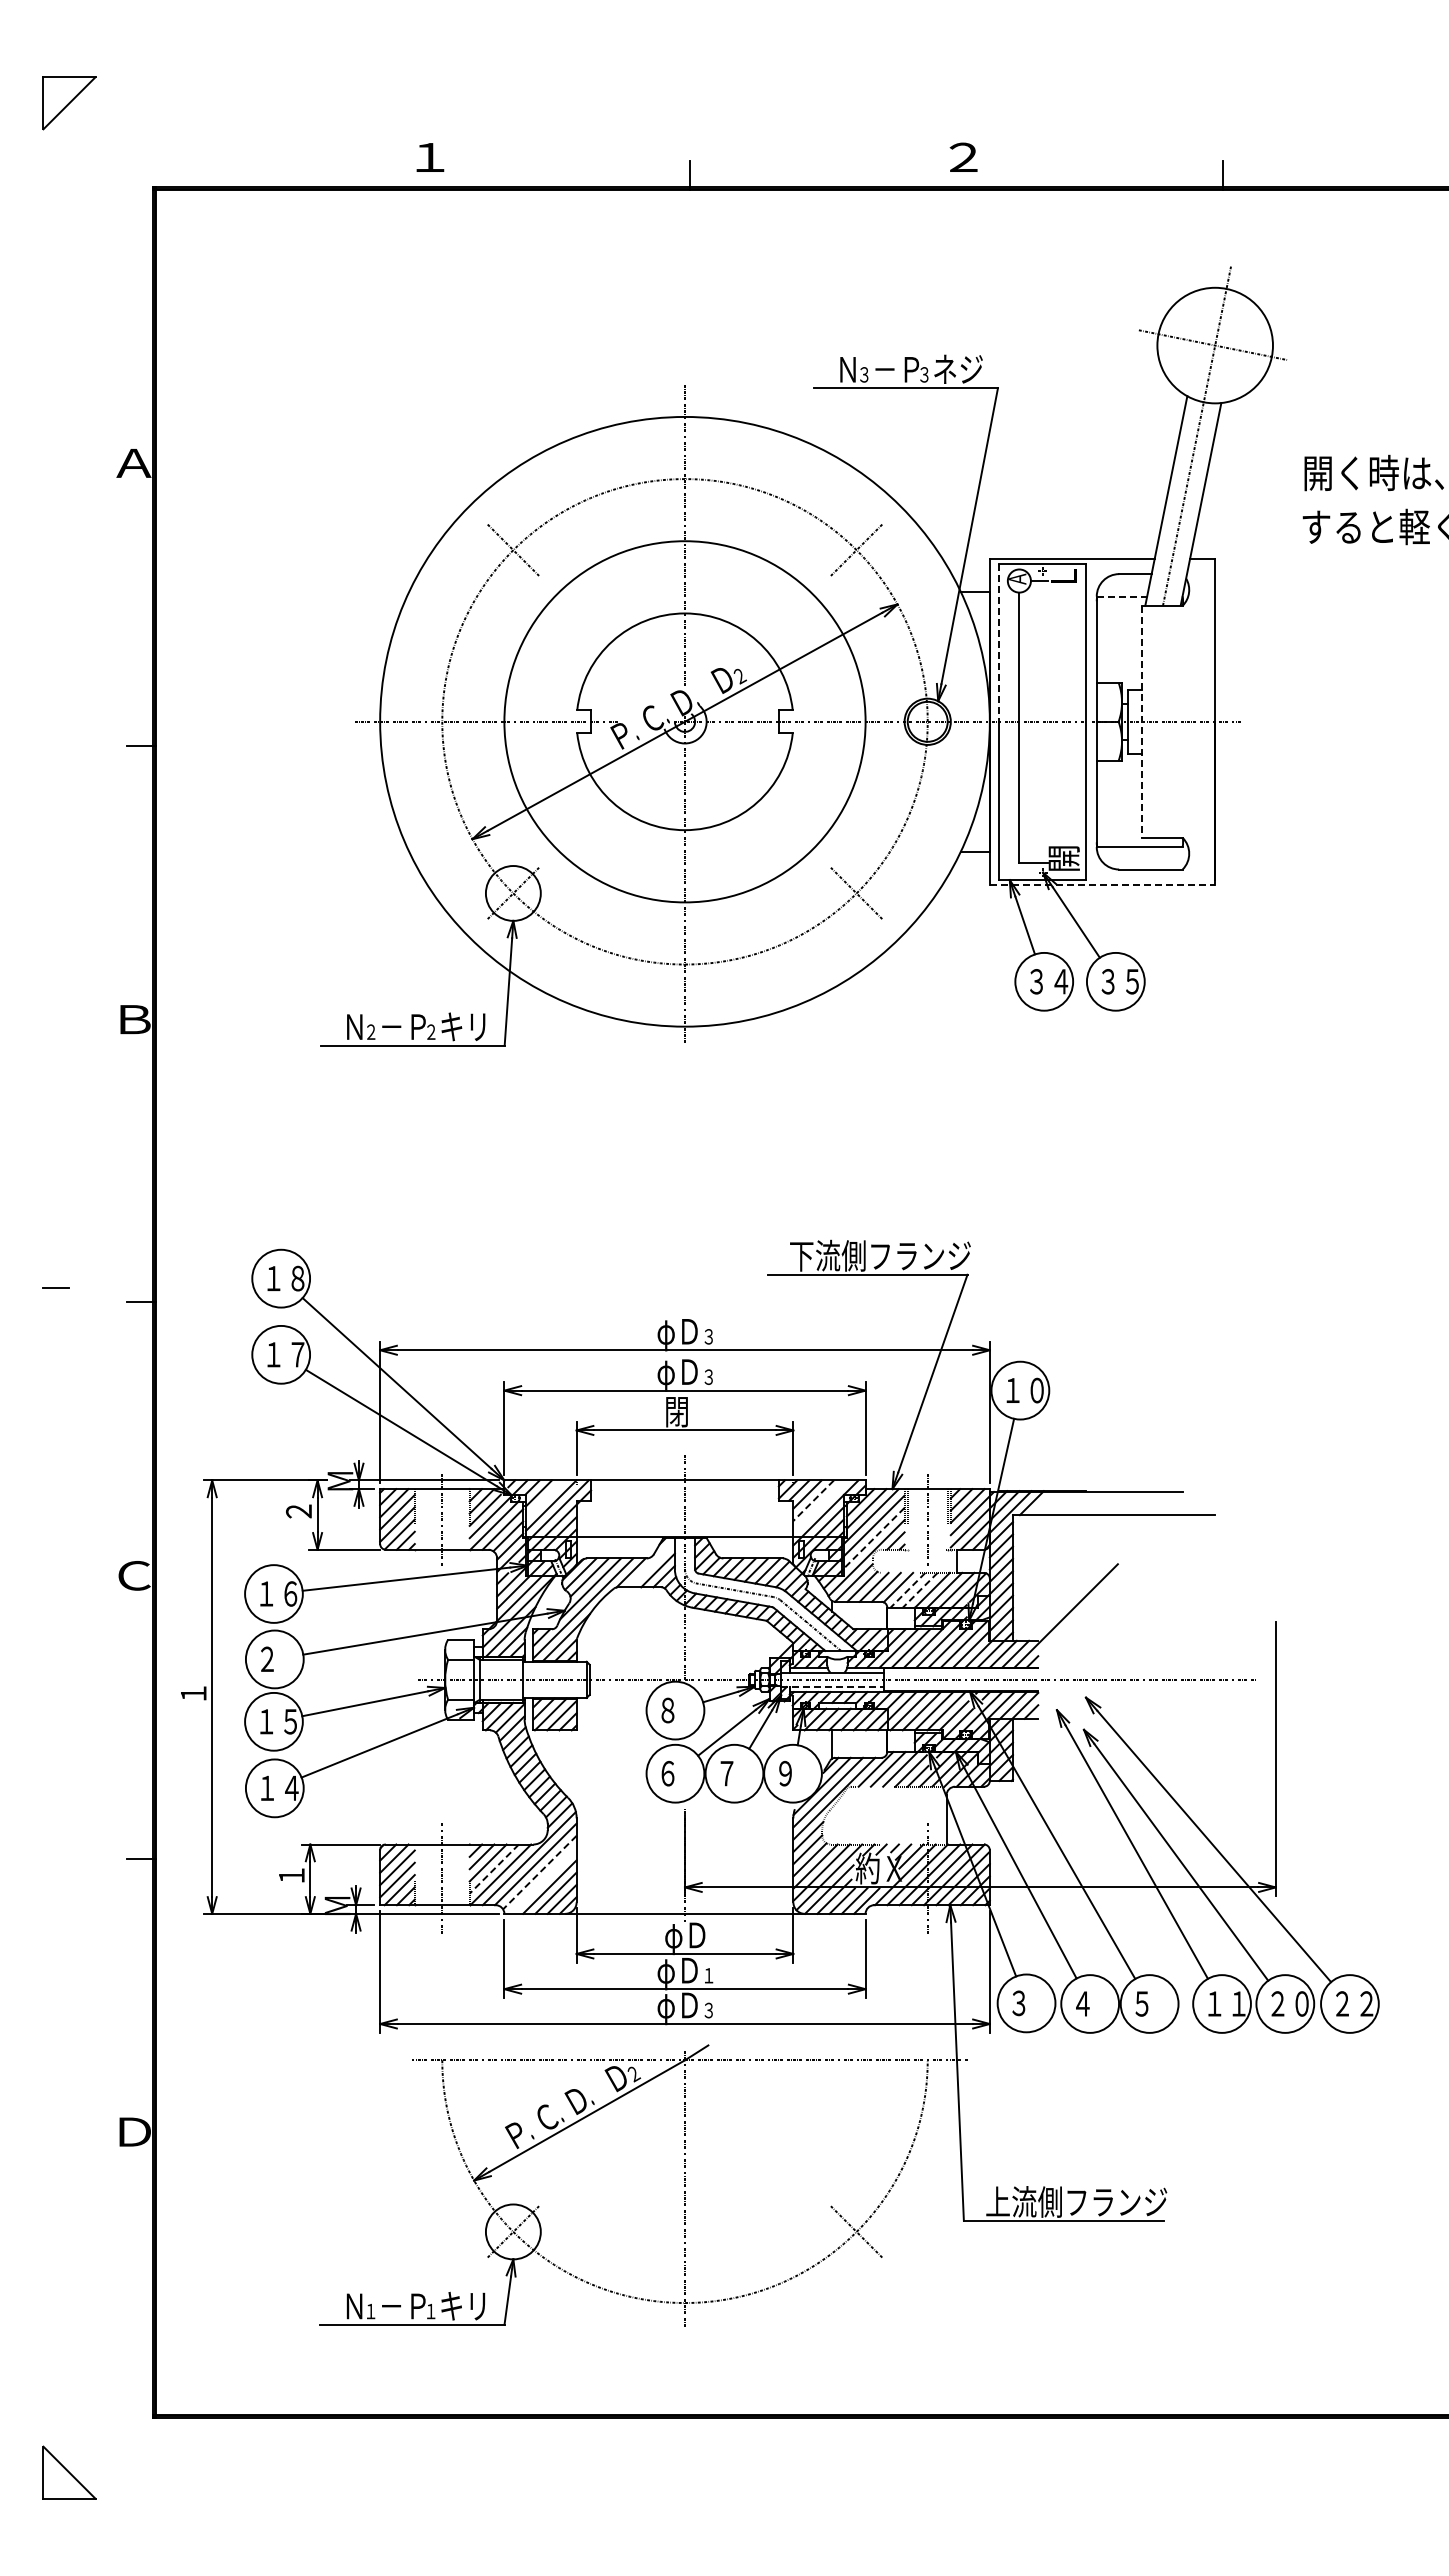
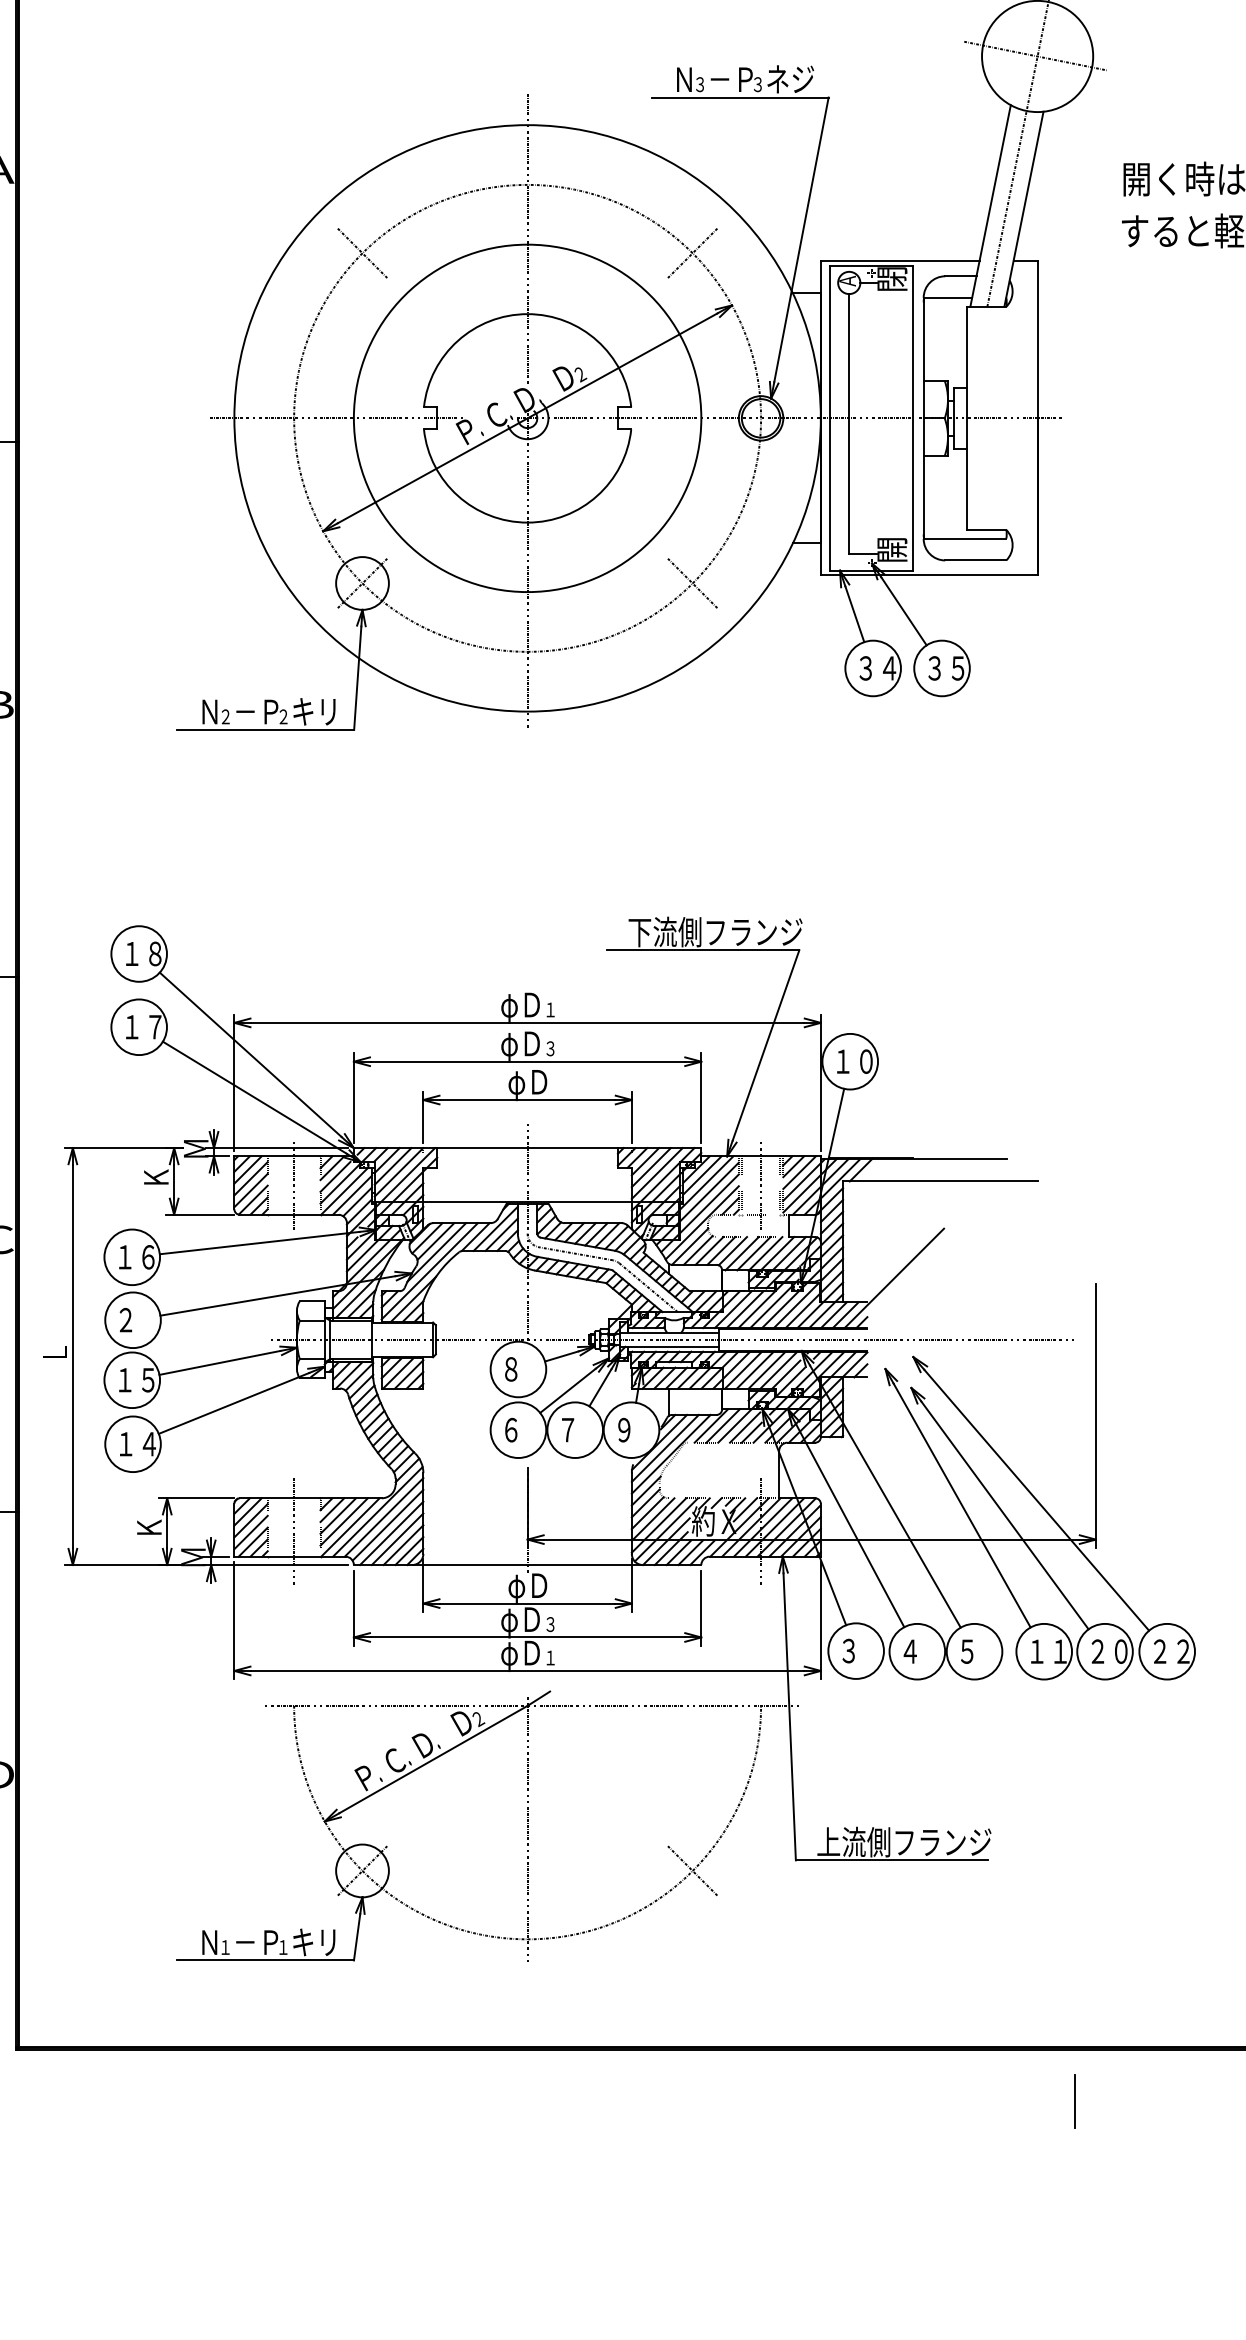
text: (1063, 577) -> (891, 279), Ｌ -> 閉
line: (1122, 596) -> (948, 297), dashed -> solid
line: (999, 643) -> (830, 343), dashed -> solid
line: (1141, 722) -> (966, 419), dashed -> solid
line: (1102, 885) -> (929, 575), dashed -> solid
text: (708, 1336) -> (550, 1009), ３ -> １
text: (685, 1414) -> (528, 1084), 閉 -> φＤ
line: (545, 1499) -> (393, 1166), added
line: (813, 1500) -> (651, 1167), dashed -> solid
line: (819, 1506) -> (656, 1173), added
text: (298, 1510) -> (155, 1177), ２ -> Ｋ
line: (874, 1538) -> (709, 1203), dashed -> solid
line: (651, 1564) -> (495, 1228), added
line: (908, 1590) -> (742, 1253), dashed -> solid
line: (920, 1590) -> (754, 1253), dashed -> solid
line: (832, 1687) -> (669, 1347), dashed -> solid
text: (193, 1693) -> (54, 1353), １ -> Ｌ
line: (494, 1869) -> (344, 1522), dashed -> solid
line: (539, 1872) -> (387, 1525), dashed -> solid
text: (291, 1874) -> (149, 1527), １ -> Ｋ
line: (543, 1880) -> (391, 1532), added
text: (708, 1975) -> (550, 1624), １ -> ３
text: (708, 2010) -> (550, 1657), ３ -> １
line: (1253, 2471) -> (1074, 2101), added

